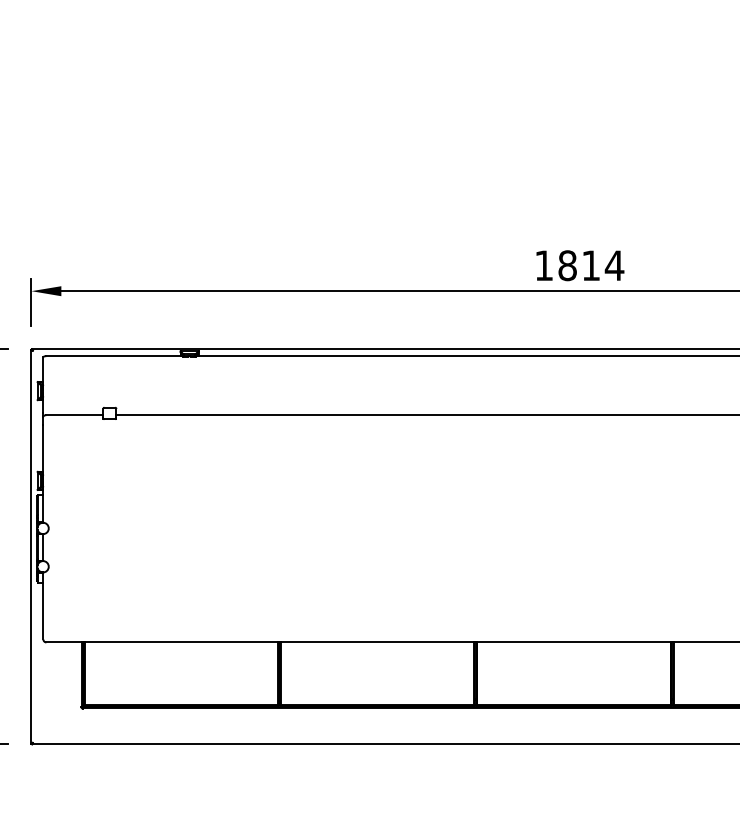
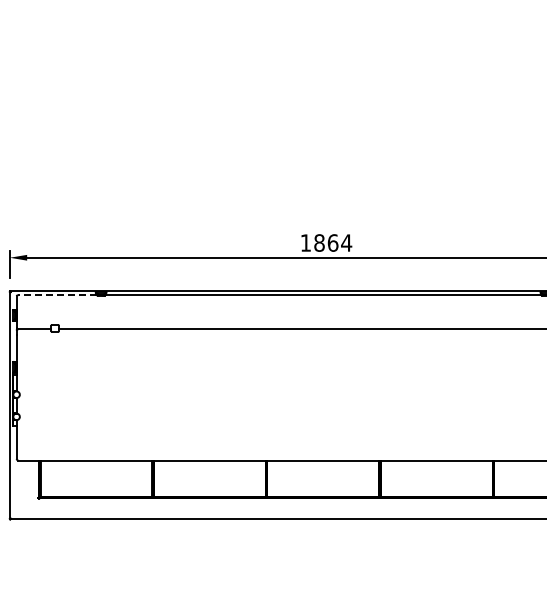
text: (590, 264) -> (332, 242), 1814 -> 1864
line: (113, 356) -> (57, 295), solid -> dashed

